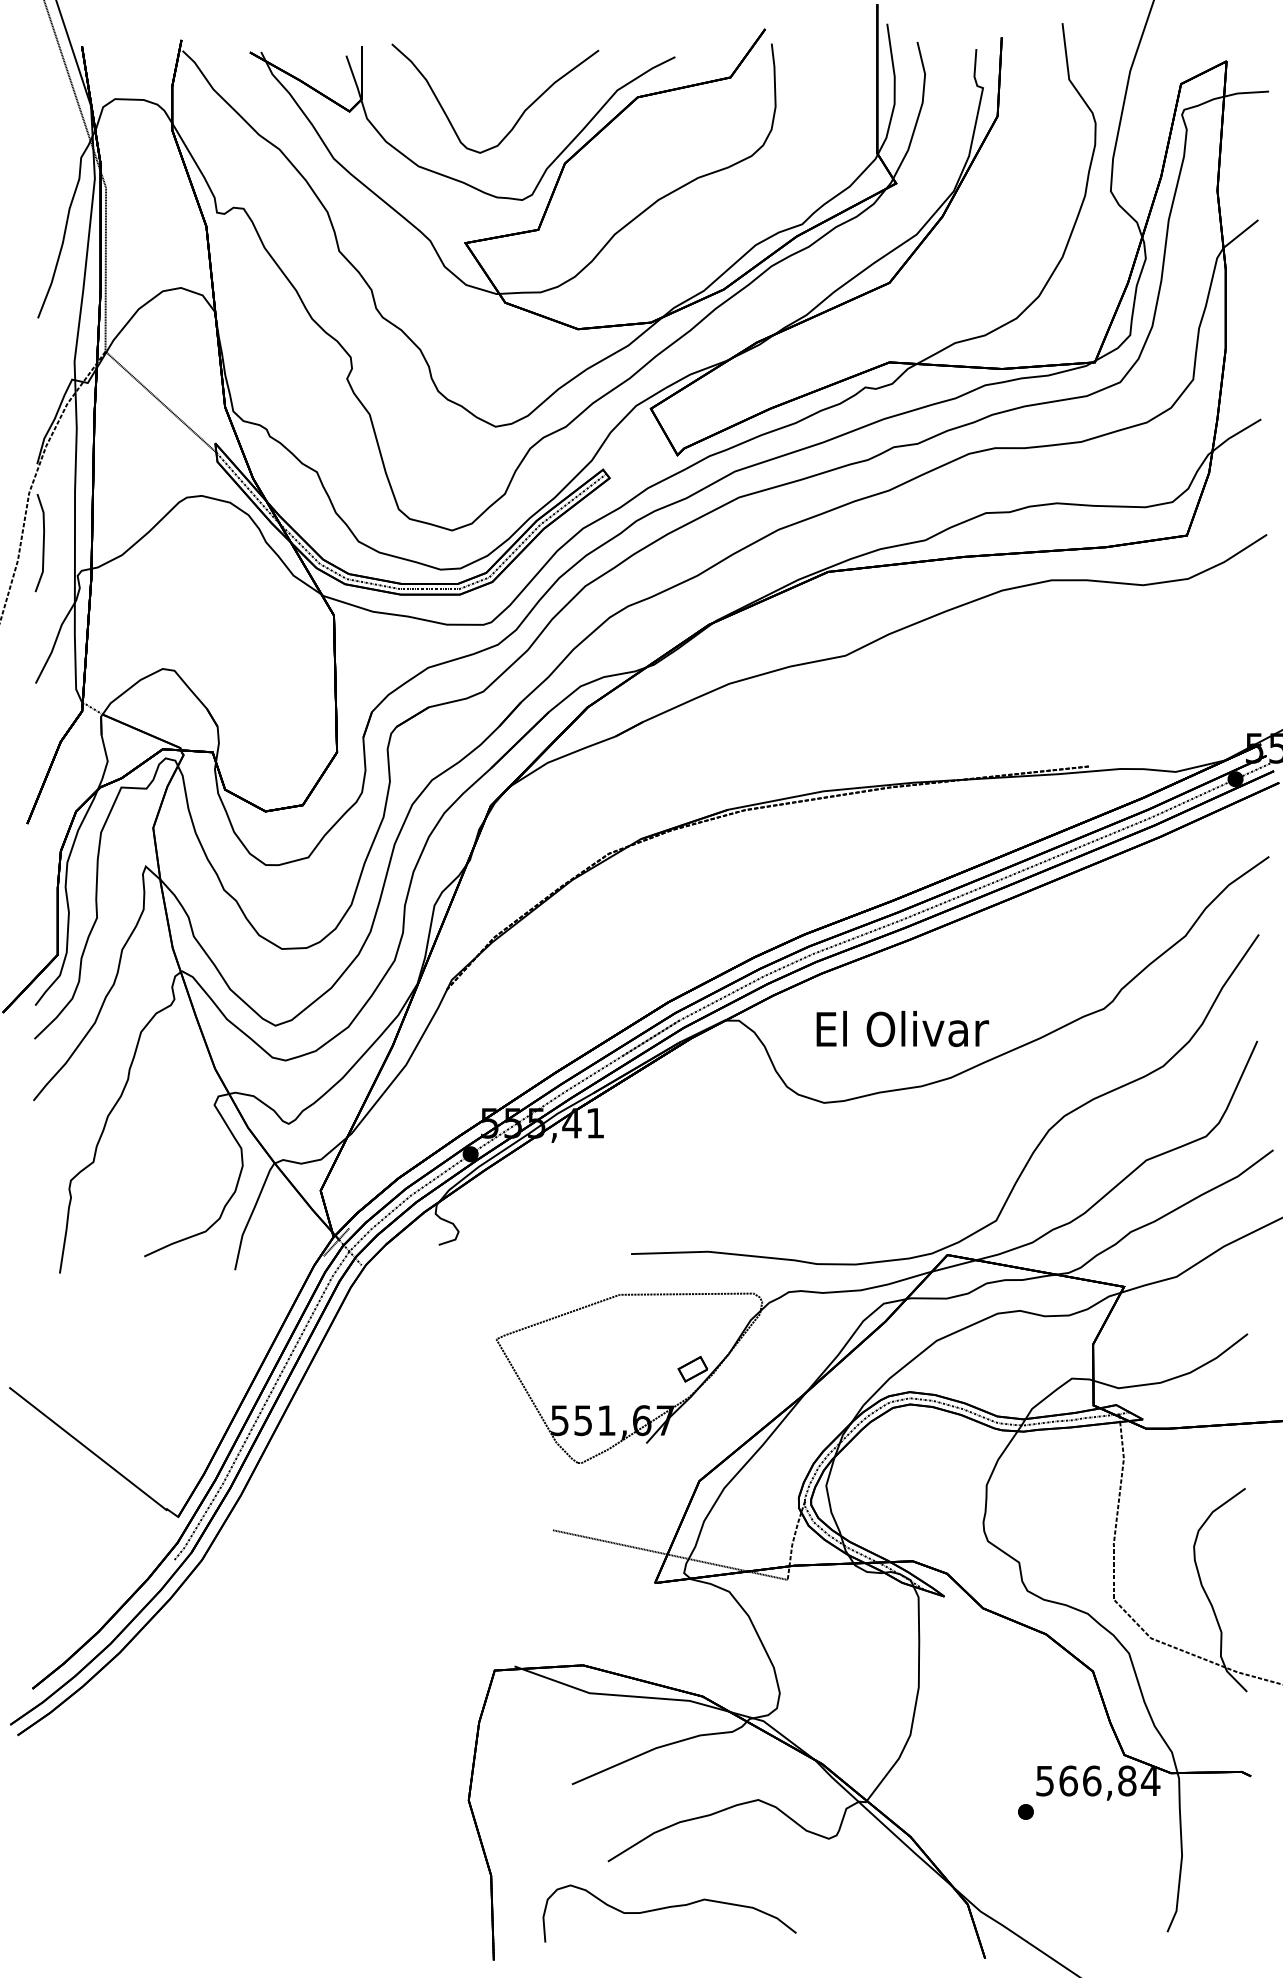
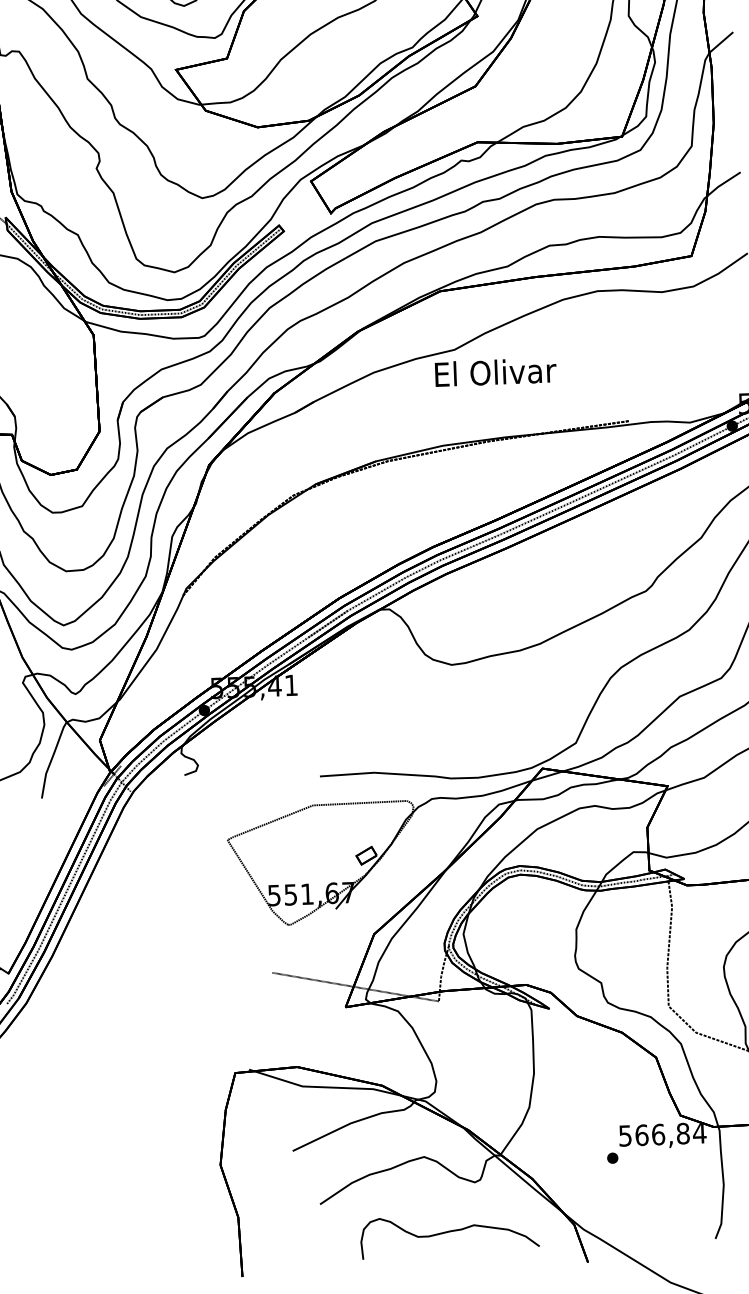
text: (902, 1028) -> (495, 372), moved
curve: (668, 1908) -> (449, 1232), moved

